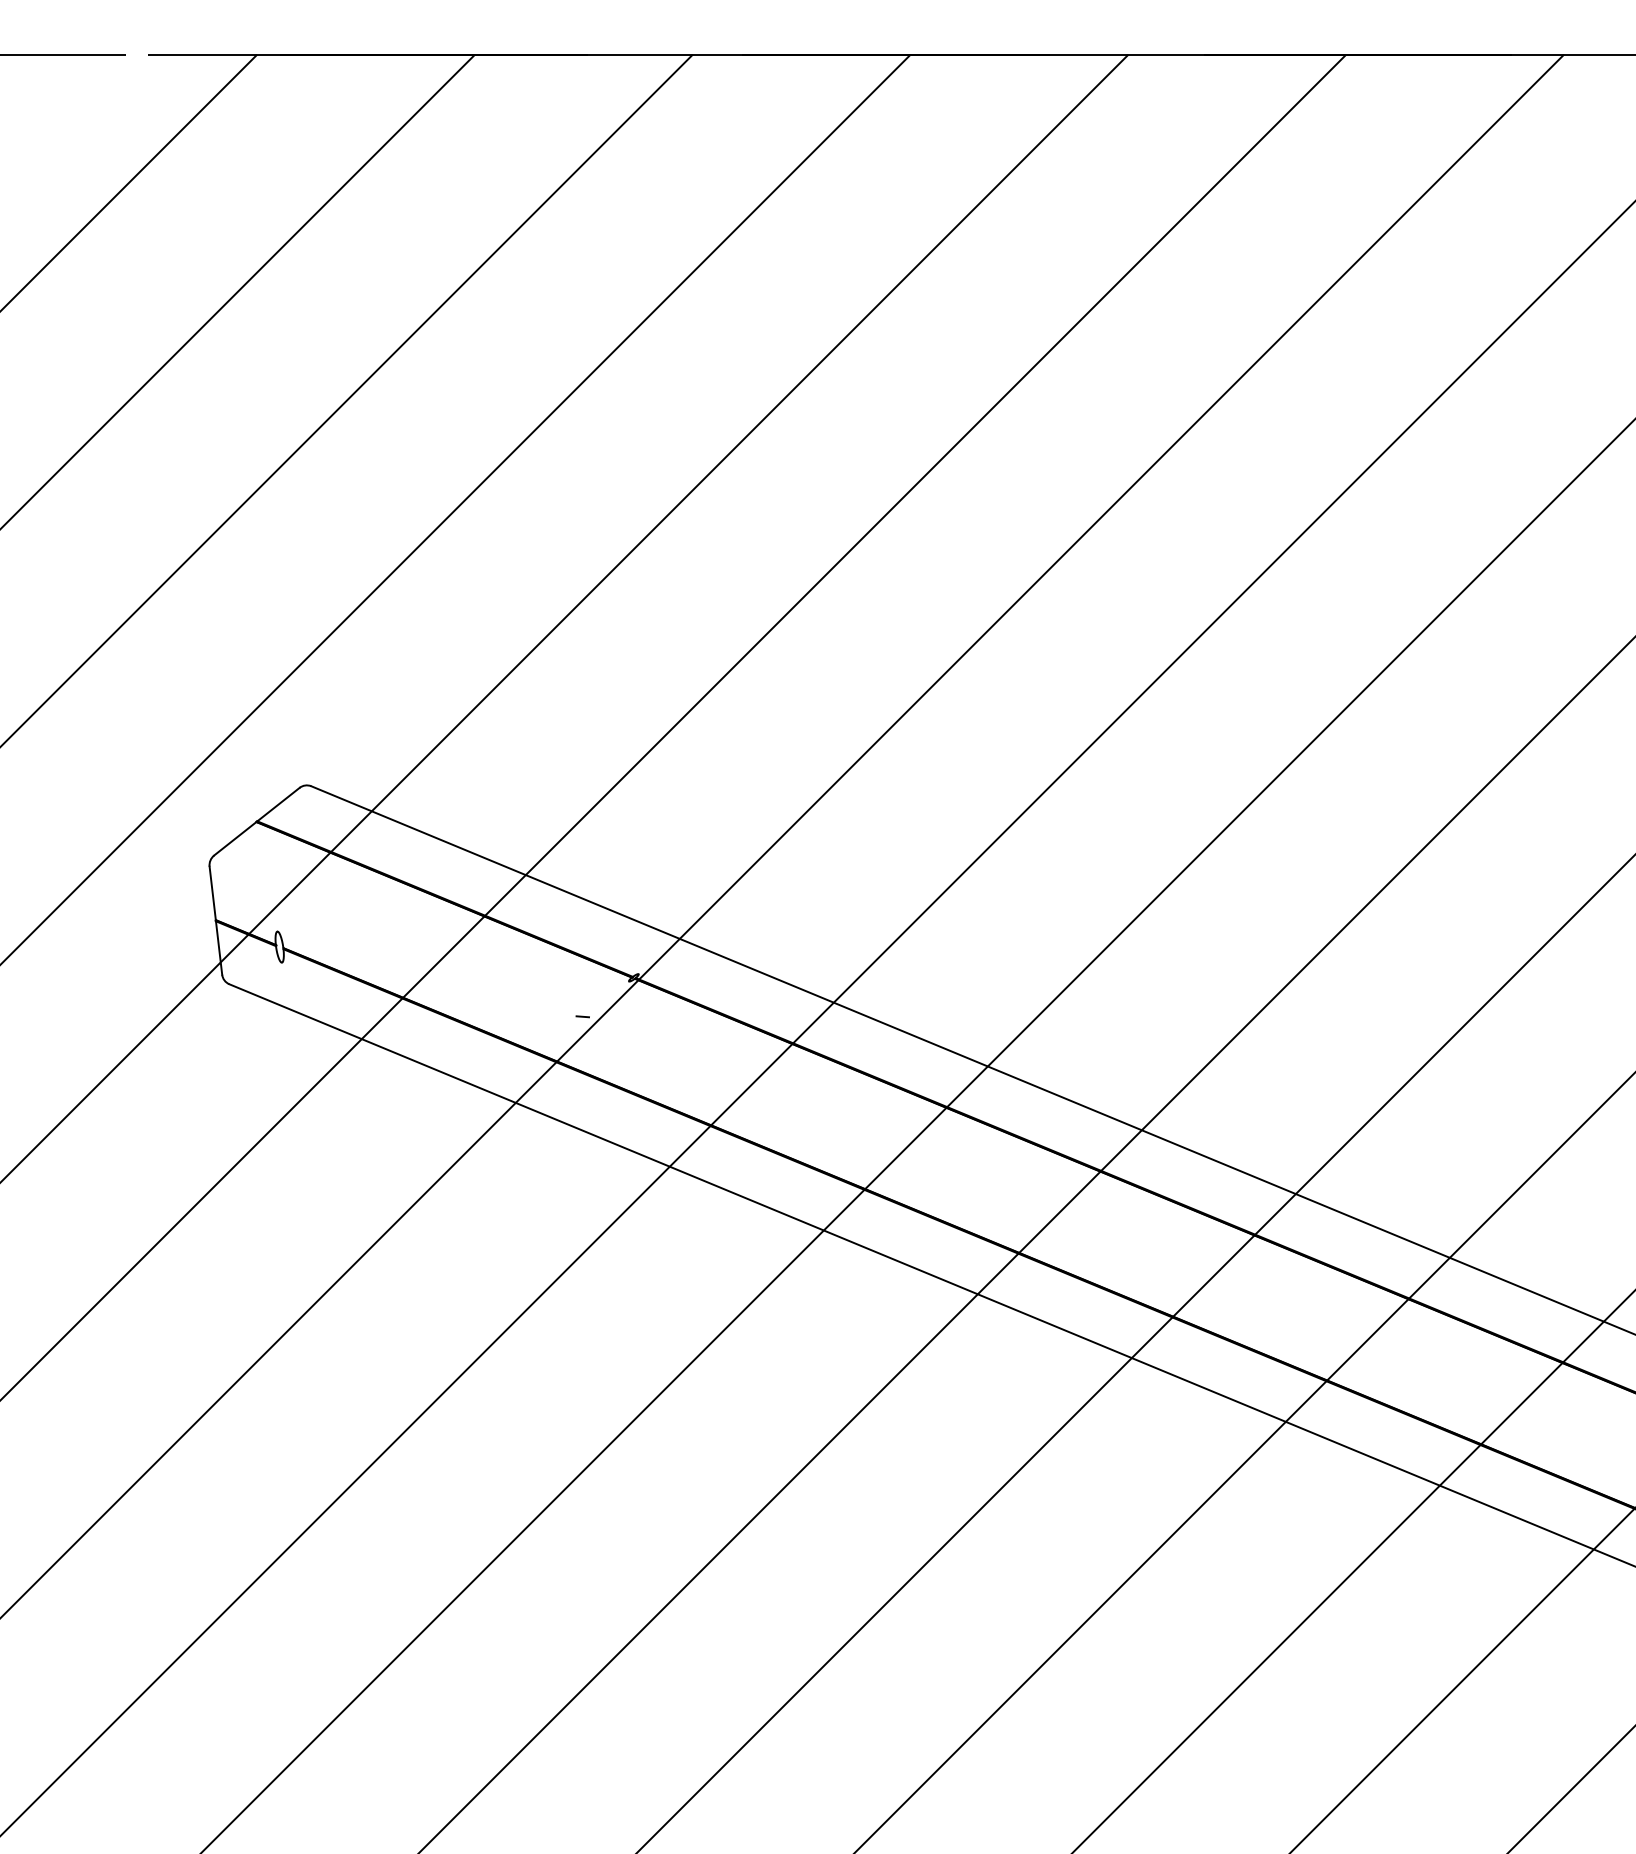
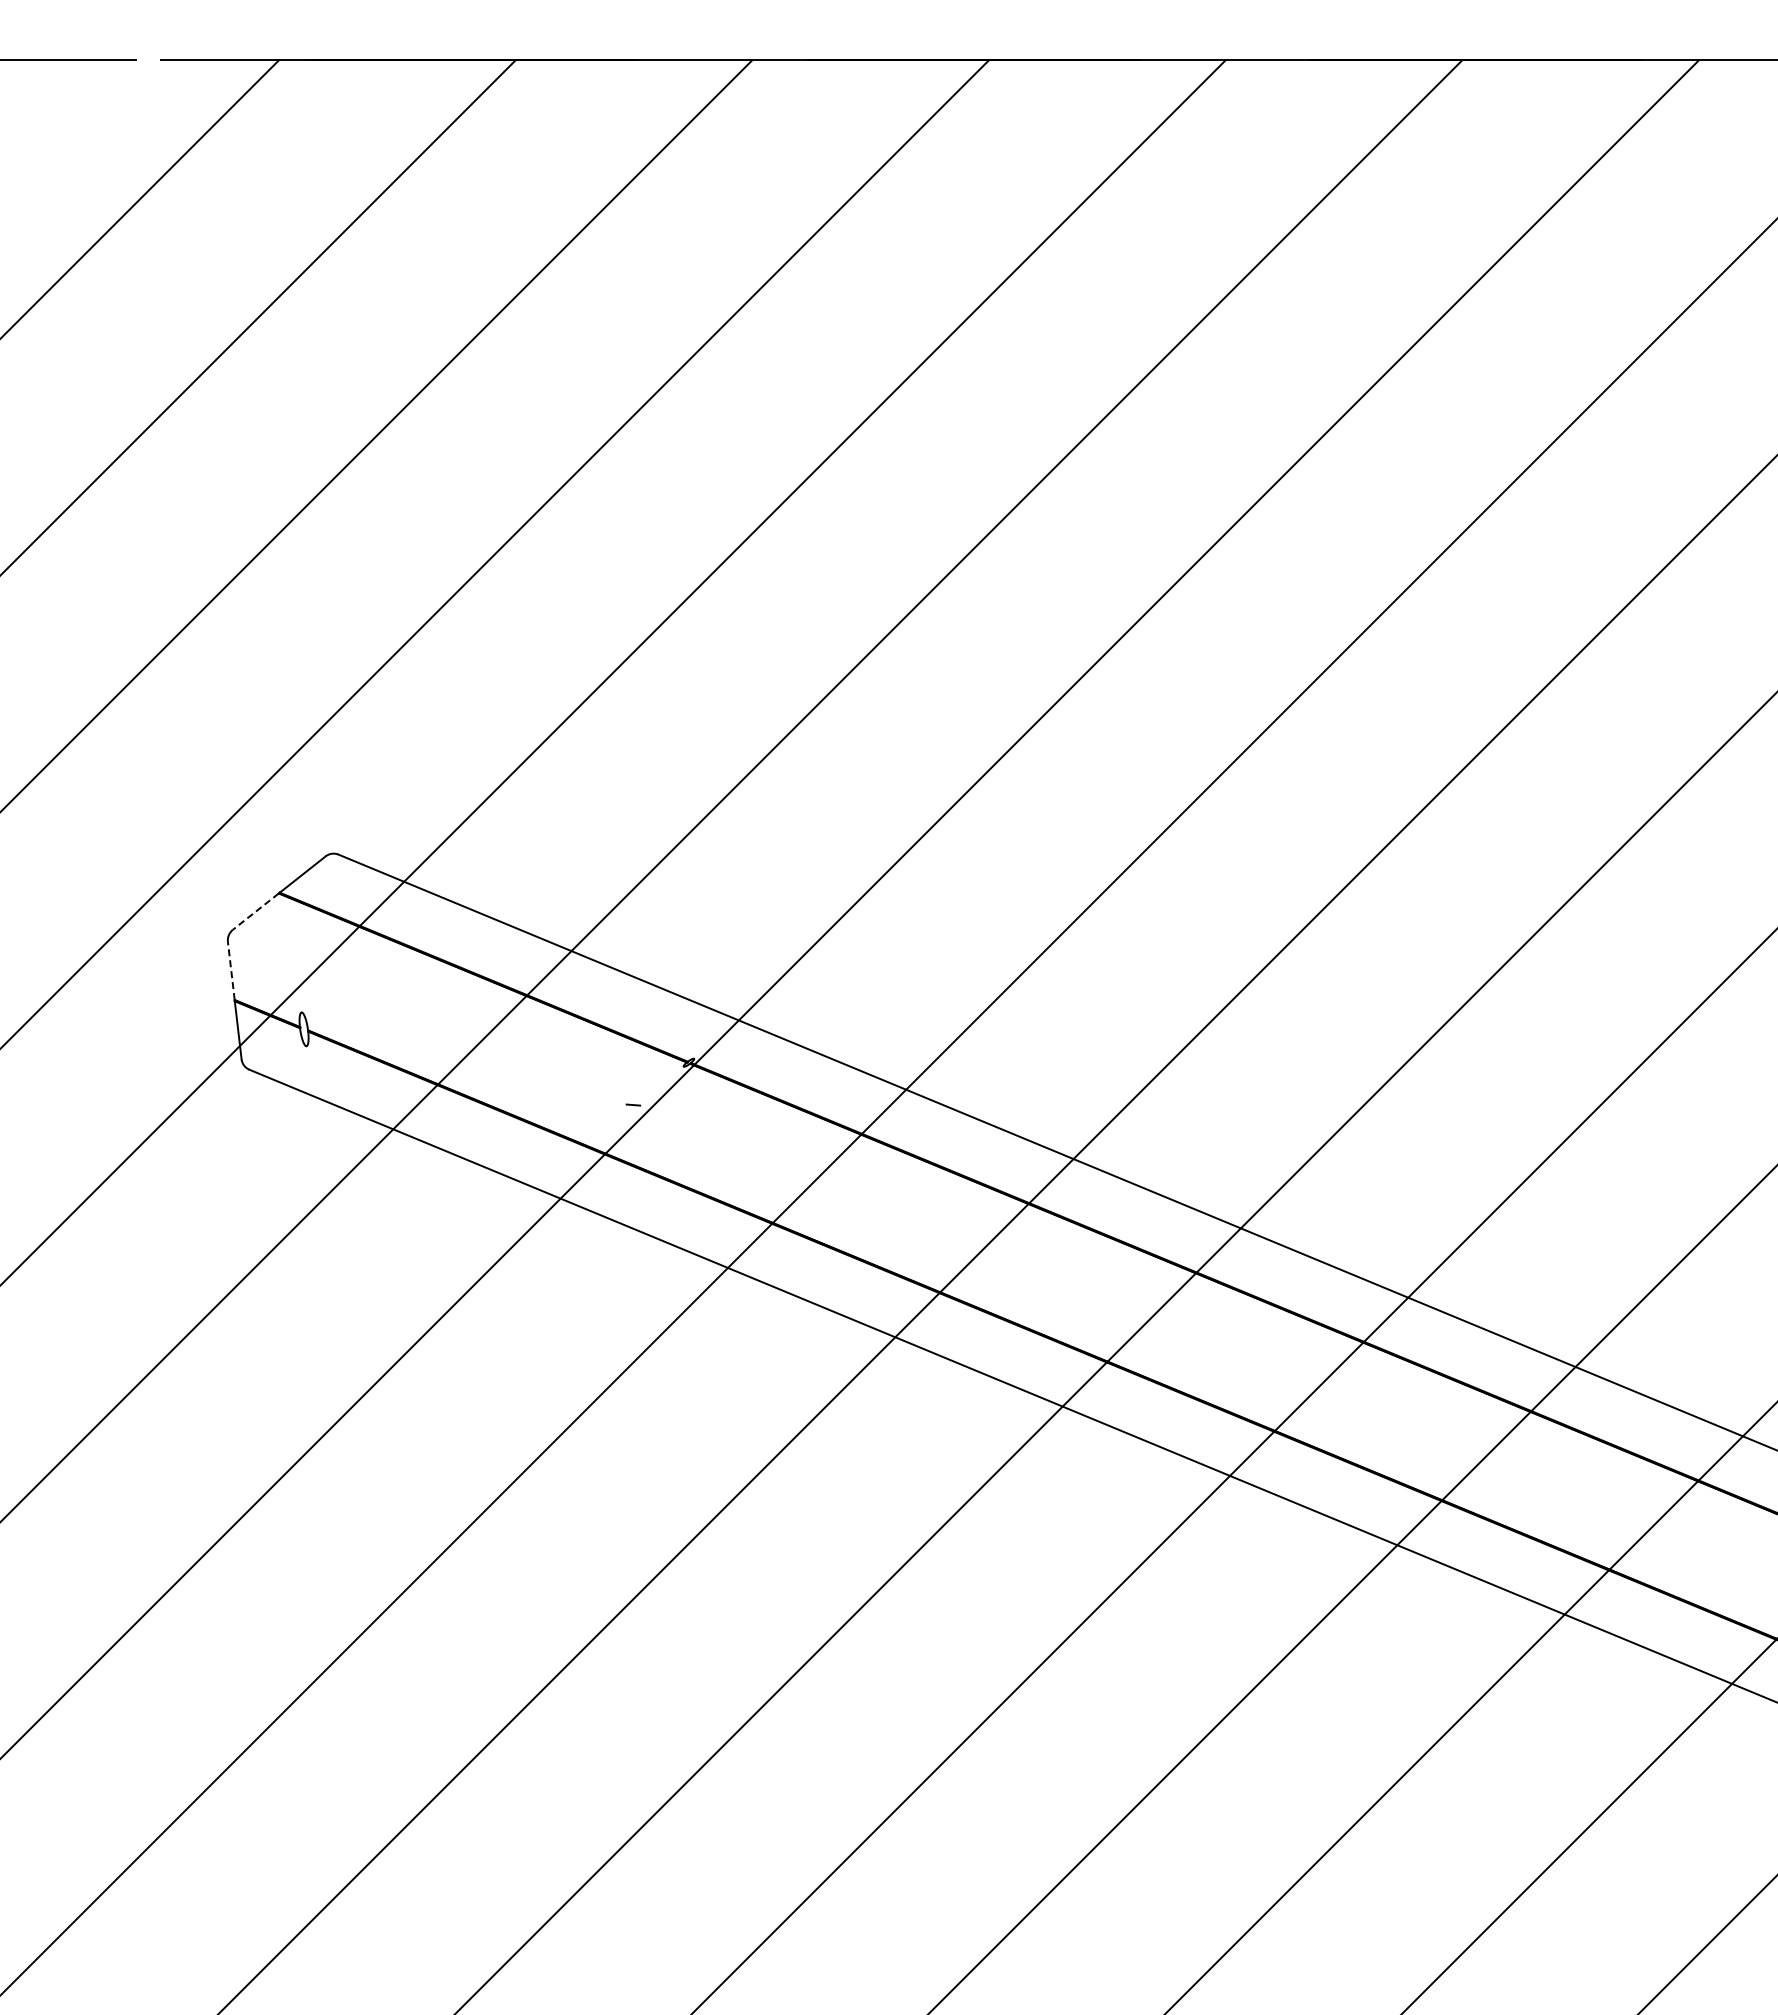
line: (234, 838) -> (255, 911), solid -> dashed
line: (212, 892) -> (231, 970), solid -> dashed

